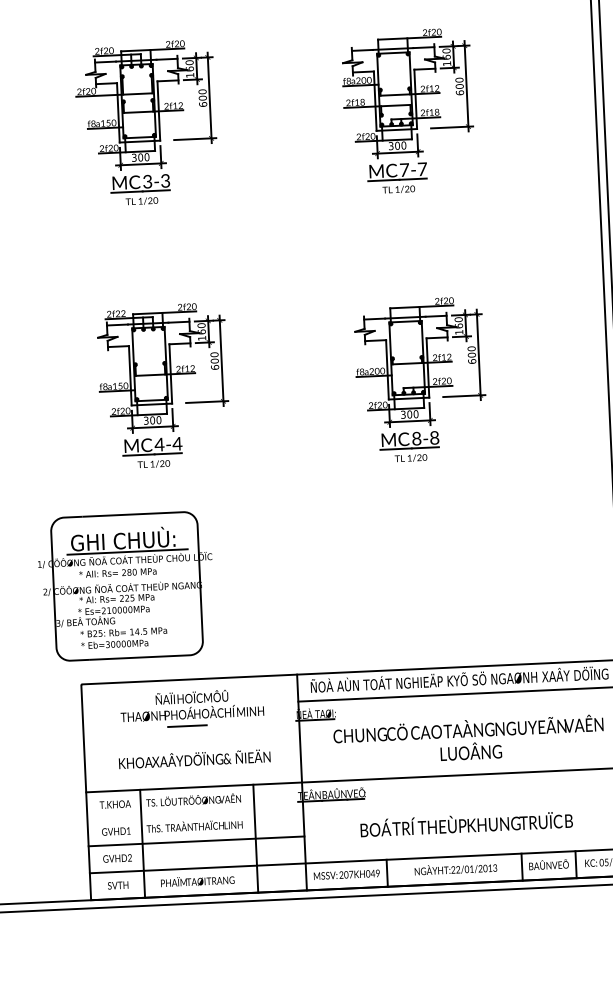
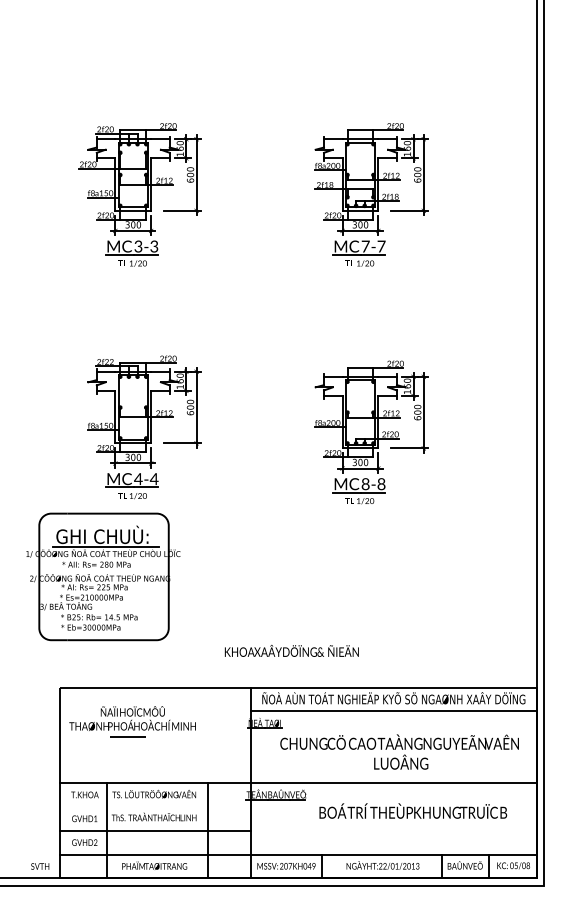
part: (126, 585) -> (103, 576), moved
part: (192, 708) -> (132, 721), moved
text: (194, 758) -> (291, 650), moved
text: (466, 823) -> (413, 810), moved
text: (118, 885) -> (40, 866), moved

